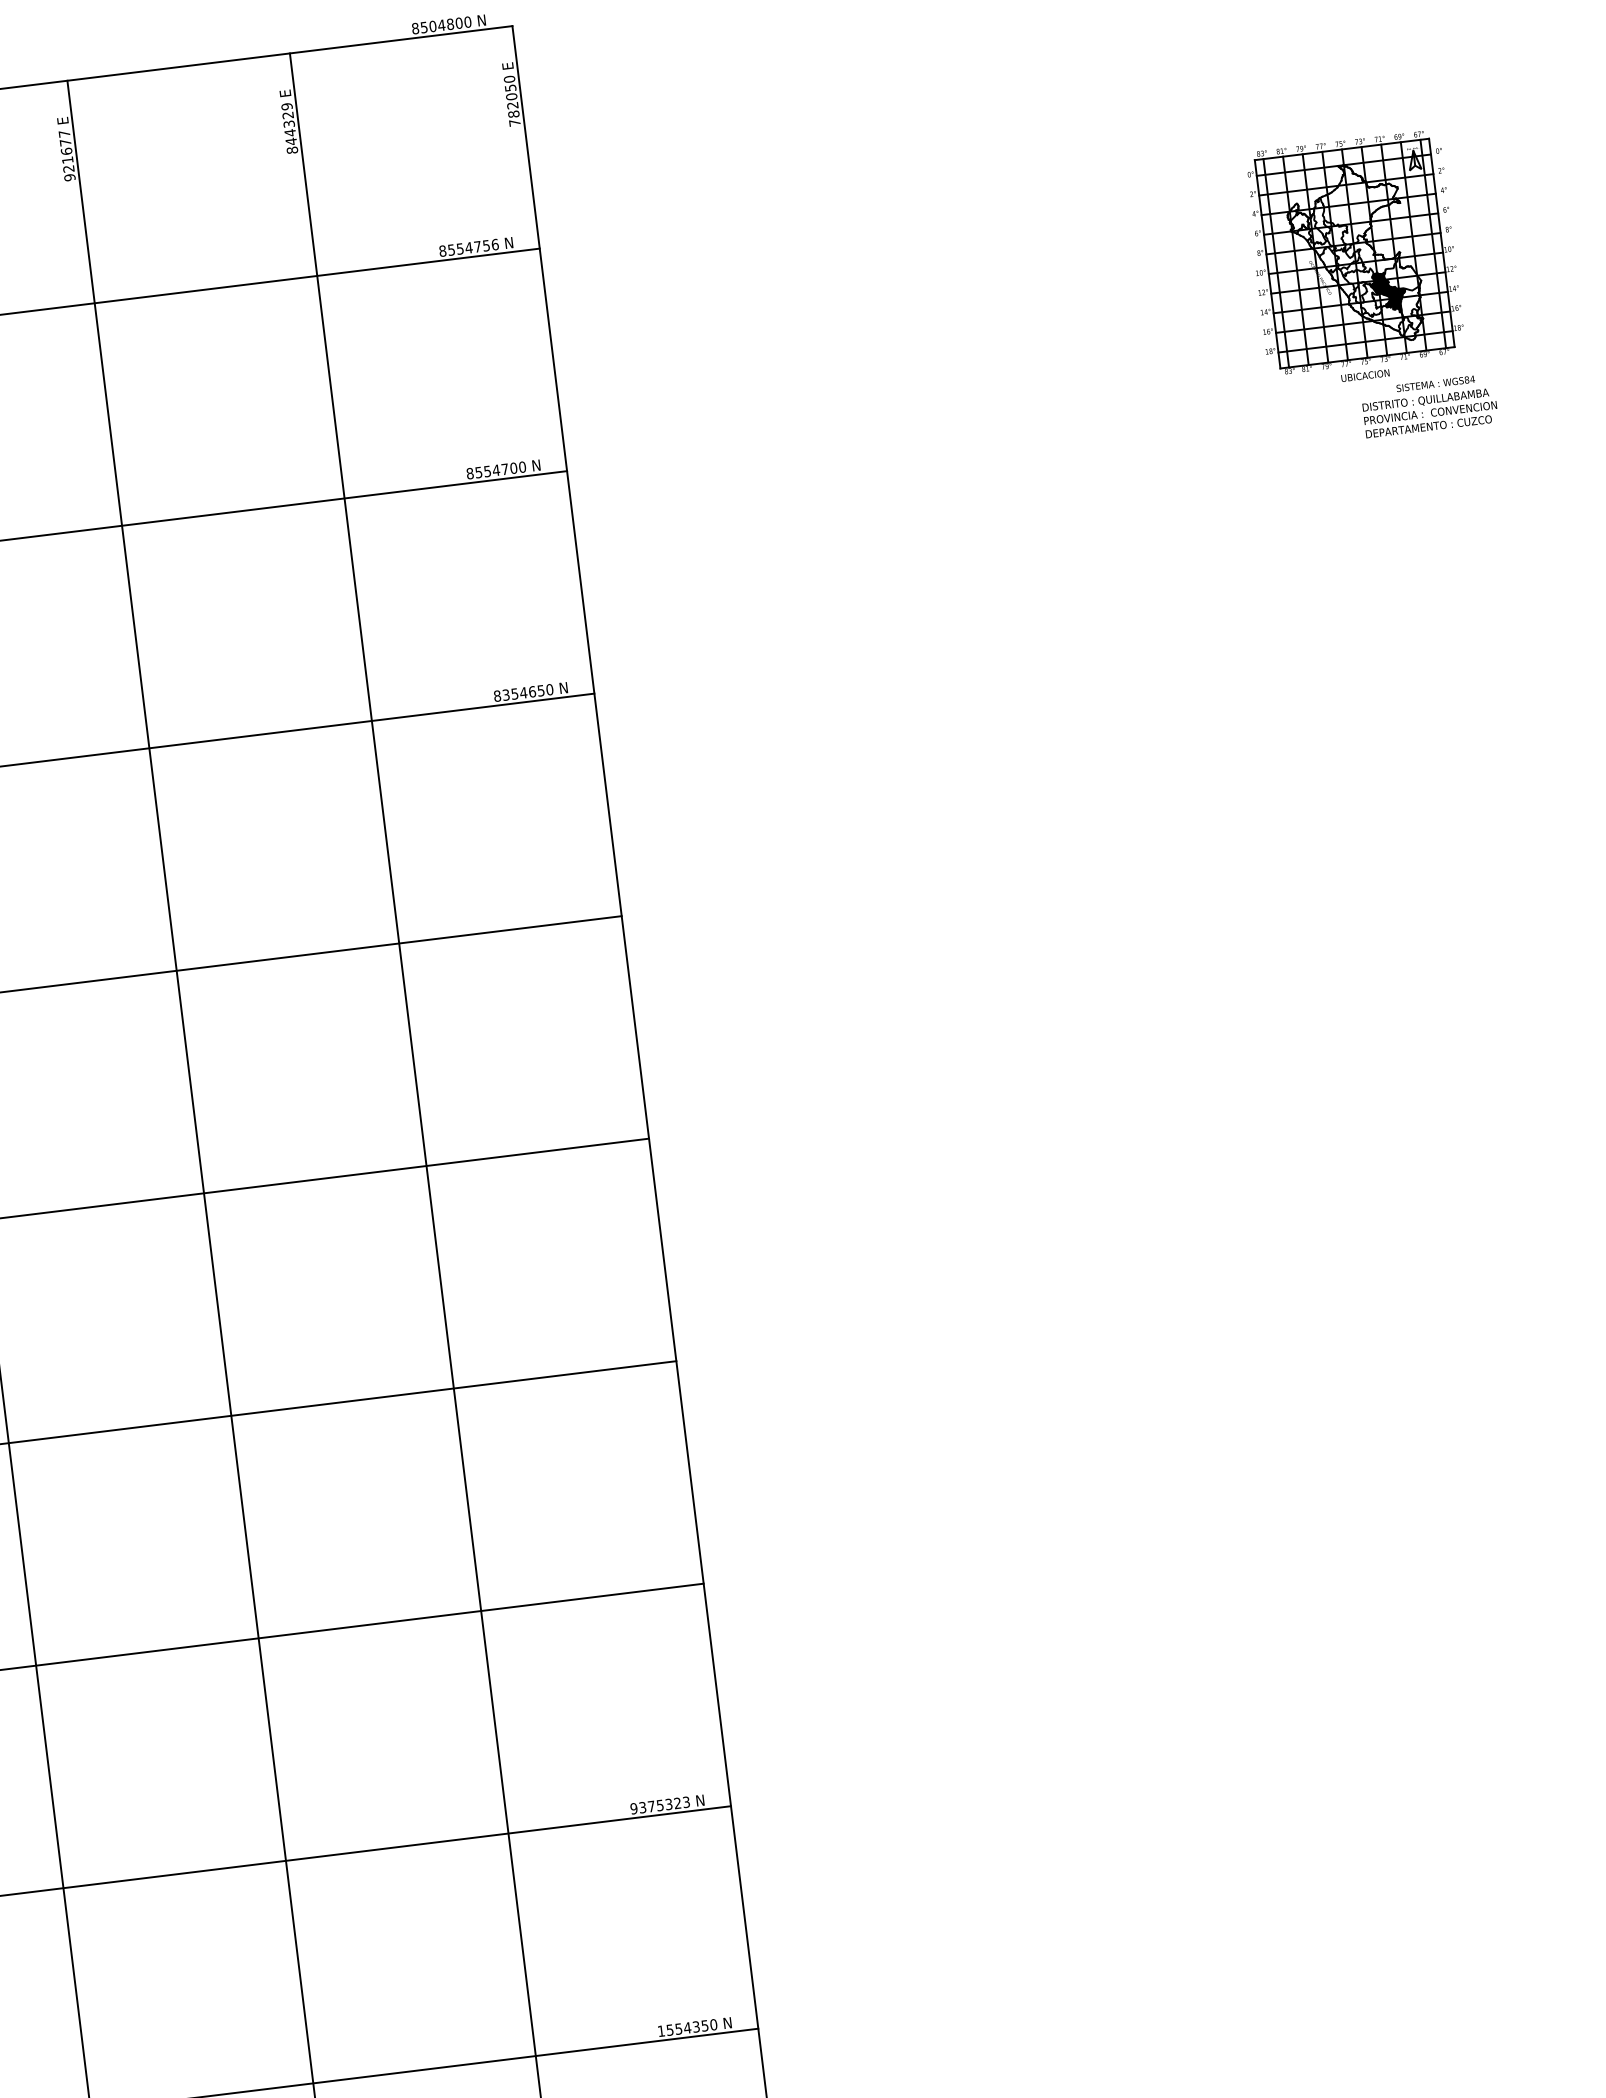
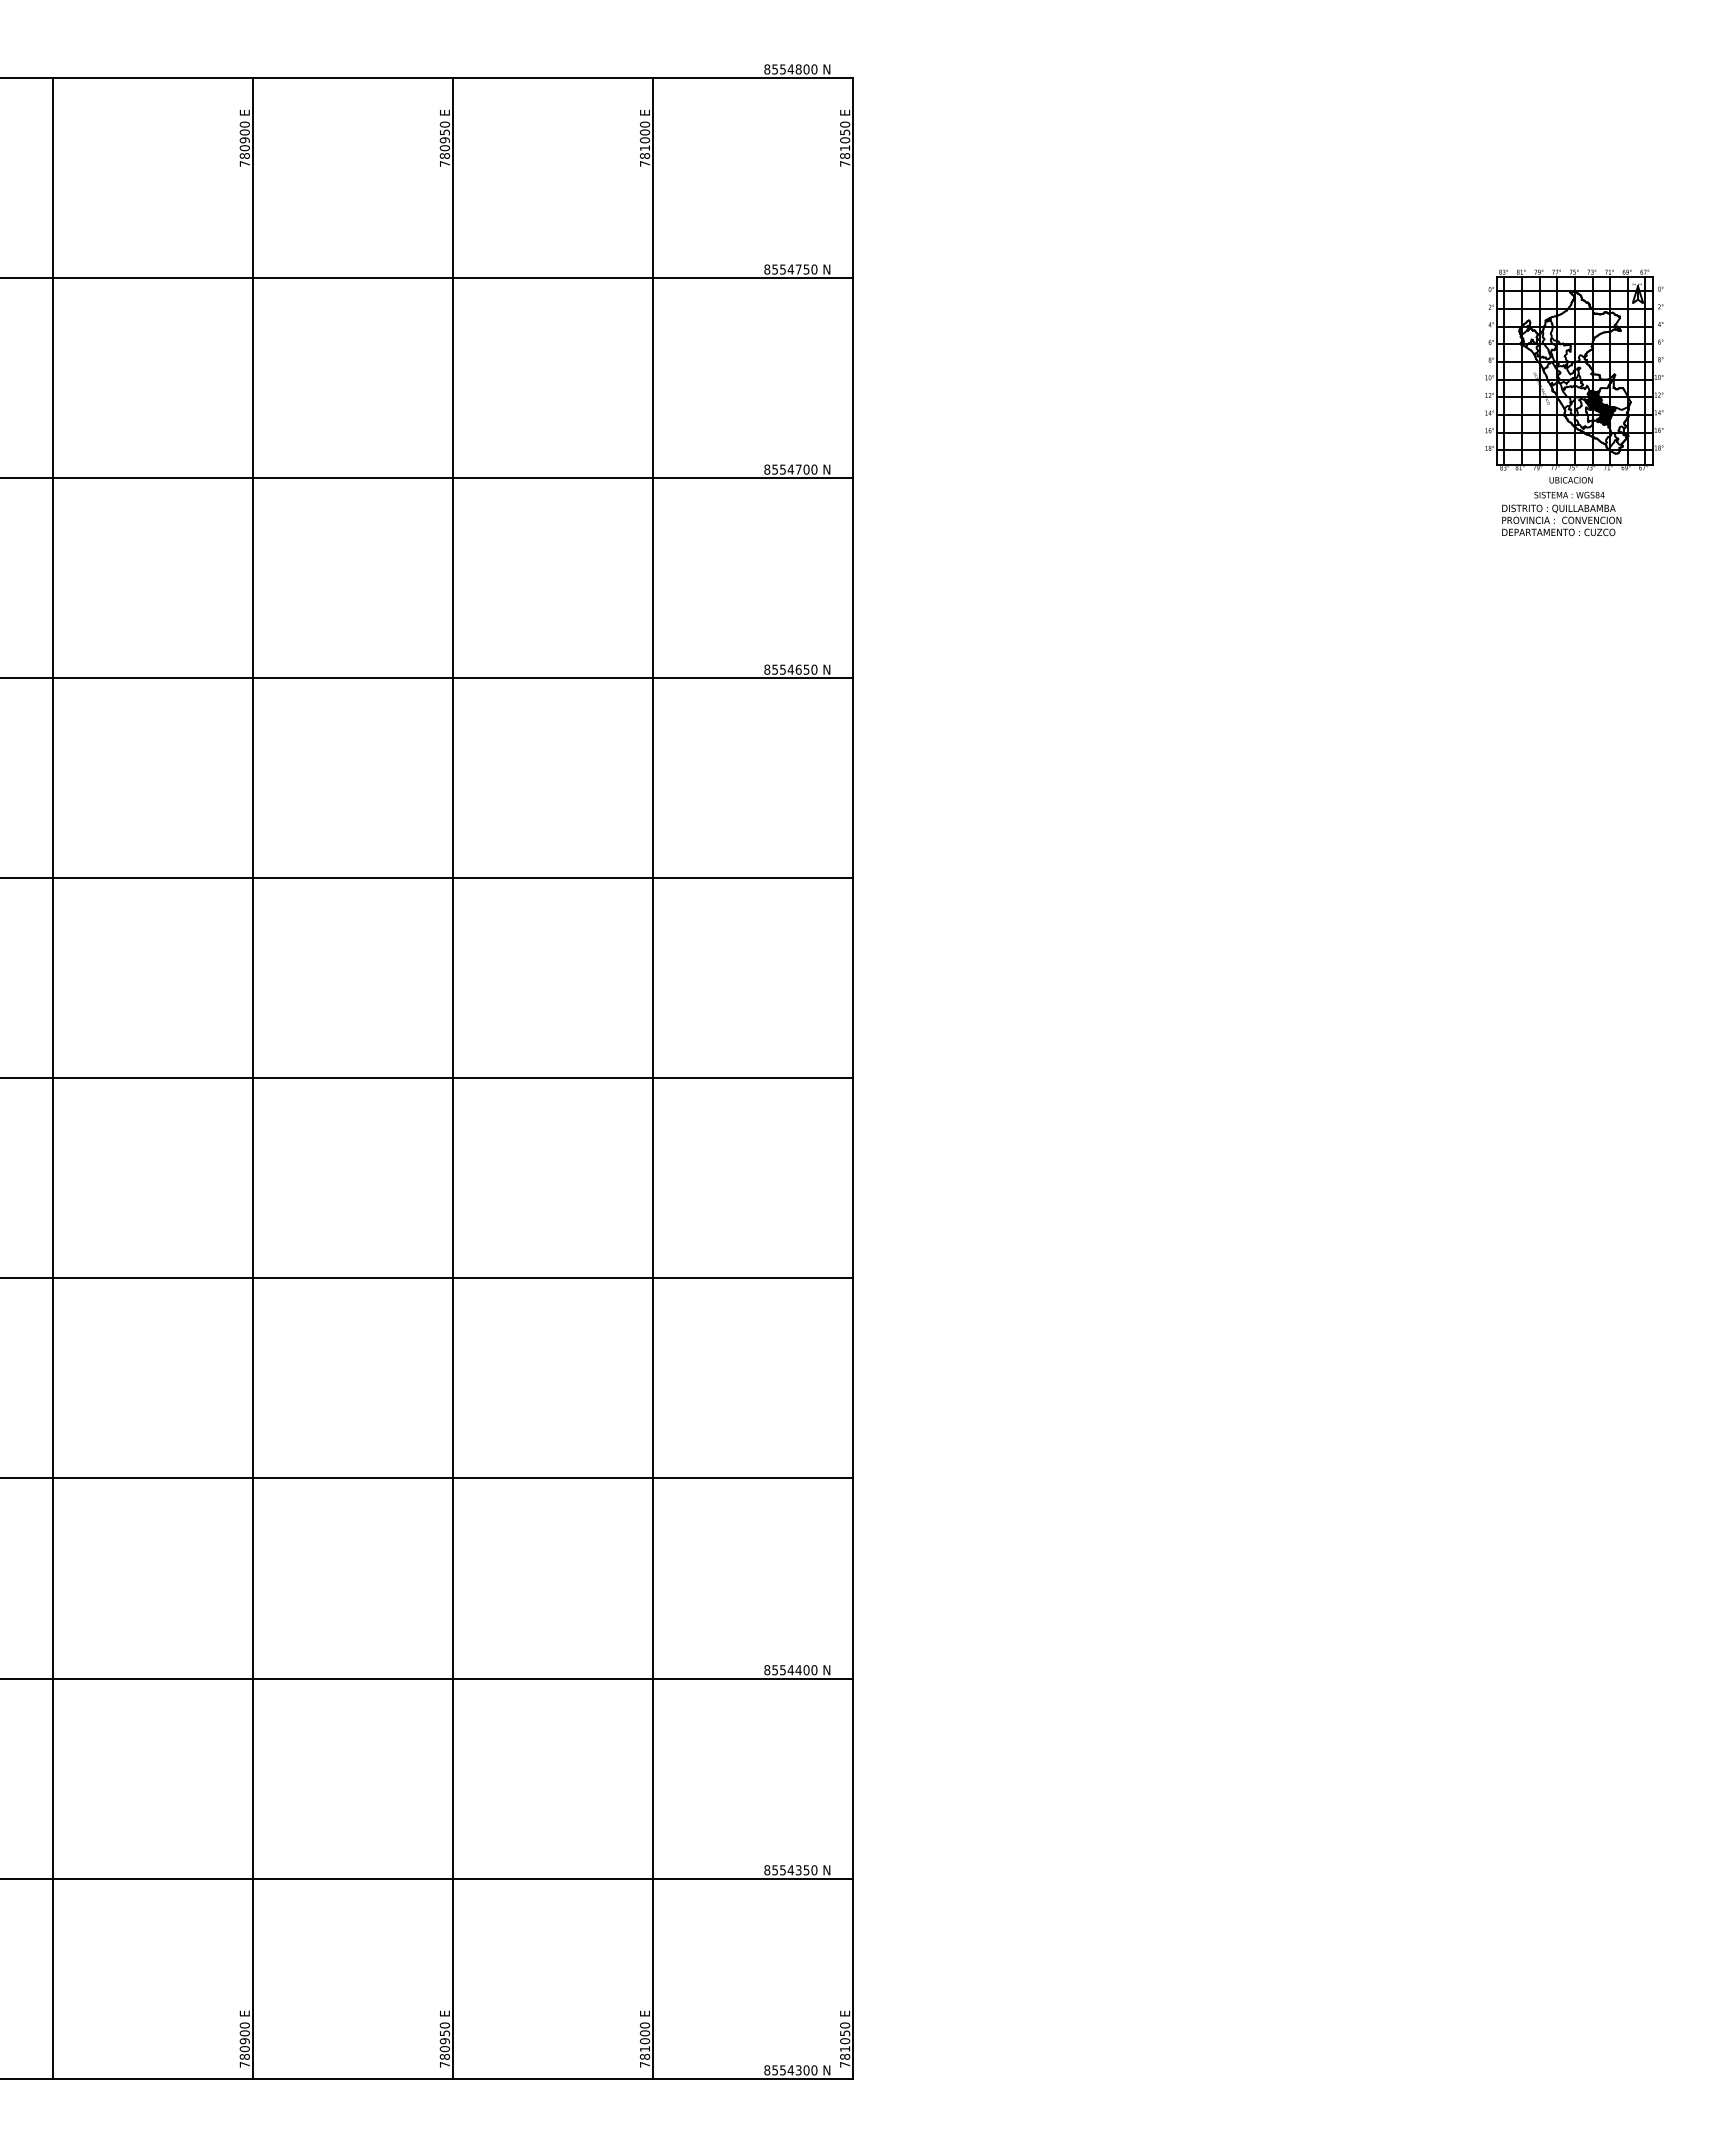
text: (433, 26) -> (783, 69), 8504800 -> 8554800
text: (512, 105) -> (844, 148), 782050 -> 781050
text: (290, 127) -> (645, 143), 844329 -> 781000
text: (66, 155) -> (444, 143), 921677 -> 780950
text: (495, 244) -> (814, 269), 8554756 -> 8554750
text: (1429, 405) -> (1561, 513), moved
text: (505, 693) -> (774, 668), 8354650 -> 8554650
text: (659, 1805) -> (790, 1670), 9375323 -> 8554400
text: (661, 2031) -> (767, 1870), 1554350 -> 8554350

